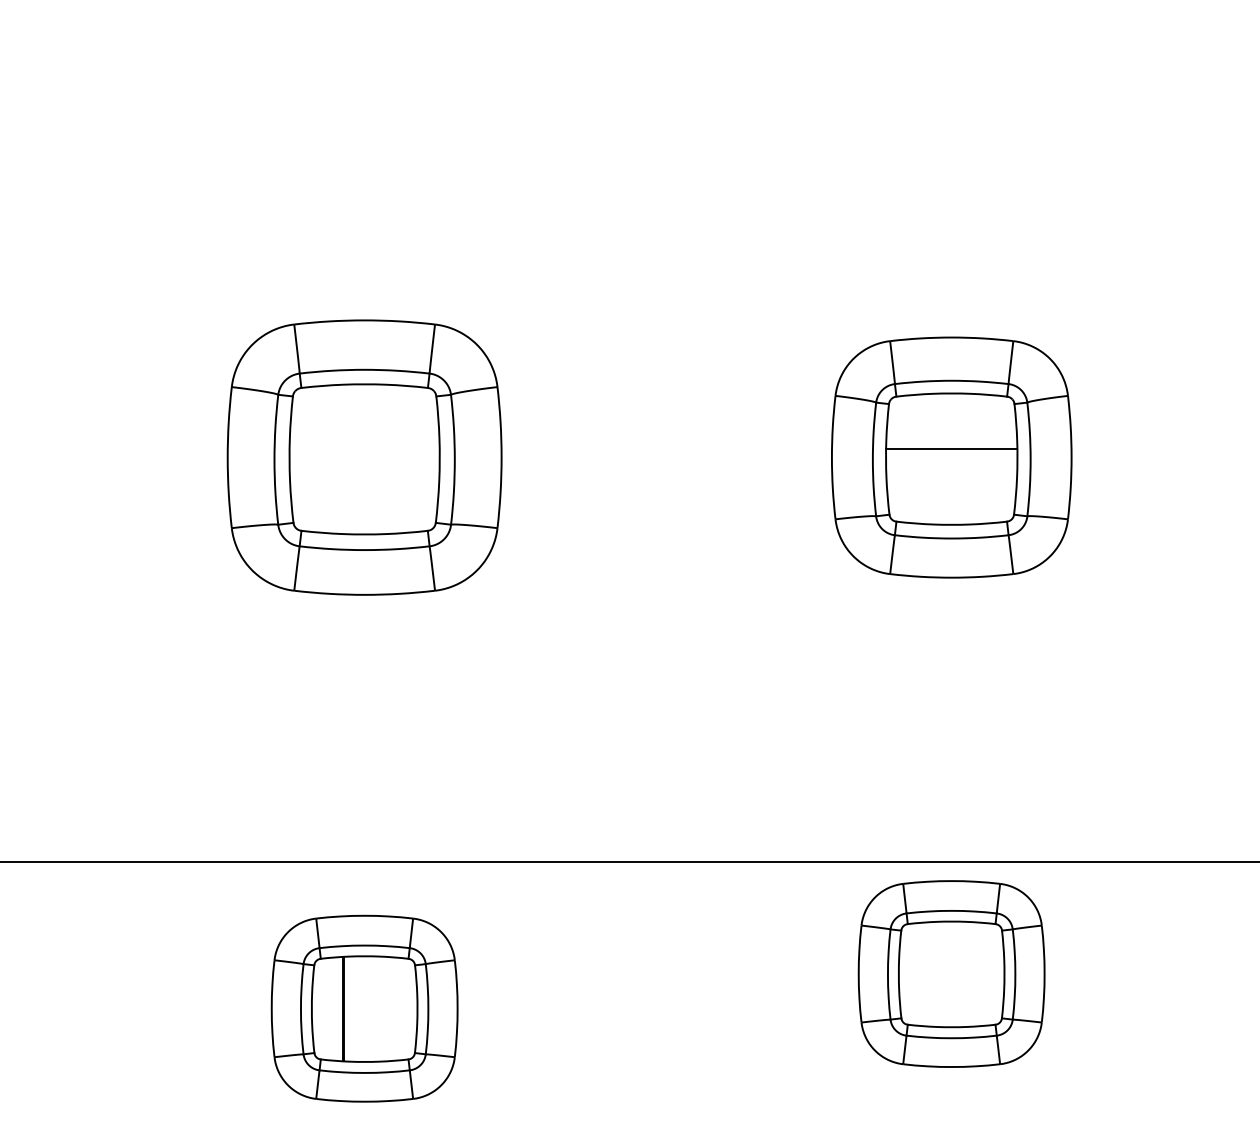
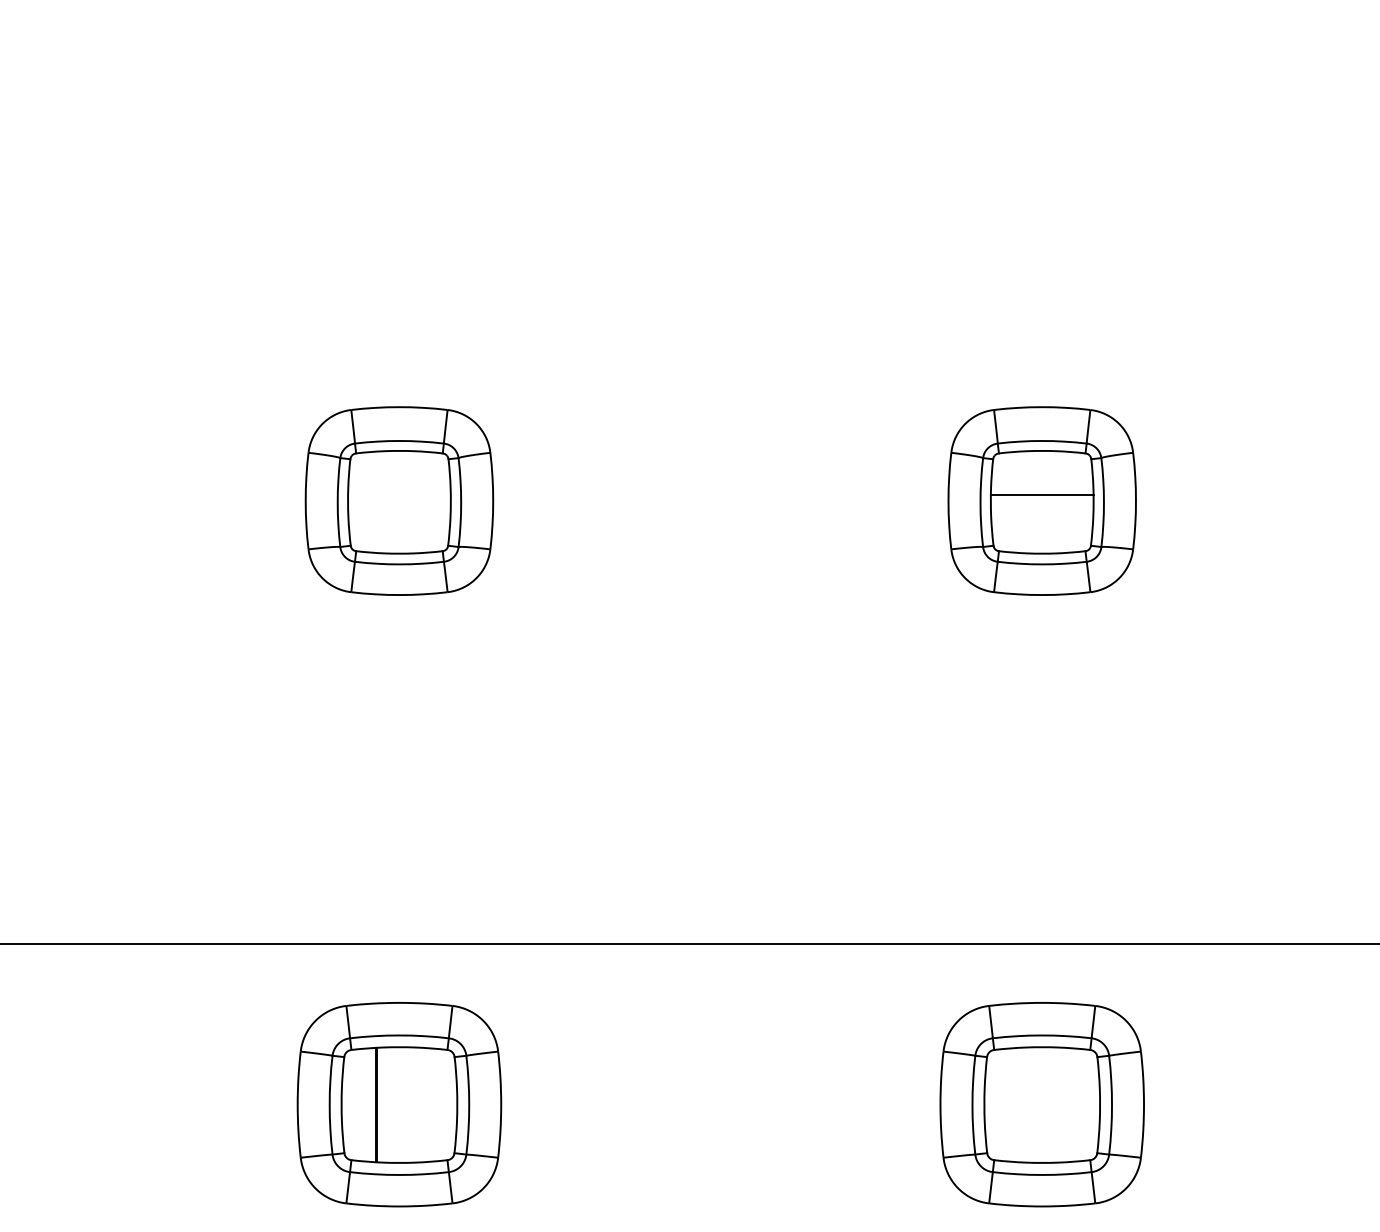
part: (364, 457) -> (399, 500), size x0.62
part: (950, 457) -> (1041, 500), size x0.71
part: (950, 973) -> (1041, 1104), moved

